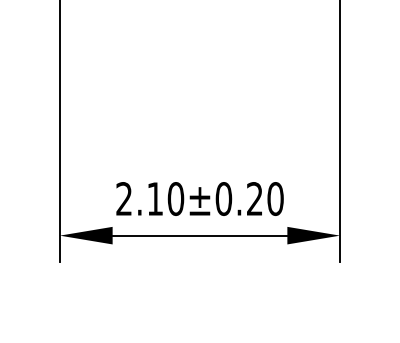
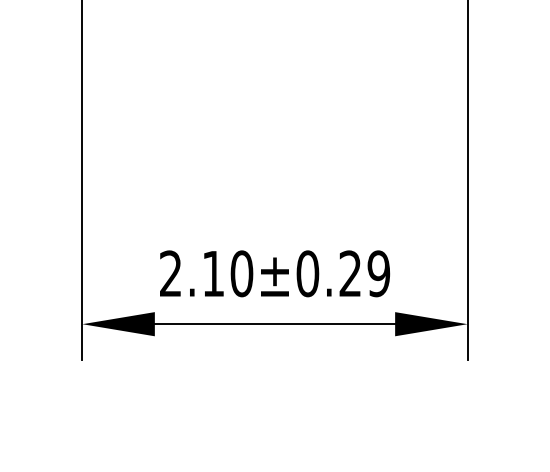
text: (275, 198) -> (378, 273), 2.10±0.20 -> 2.10±0.29

